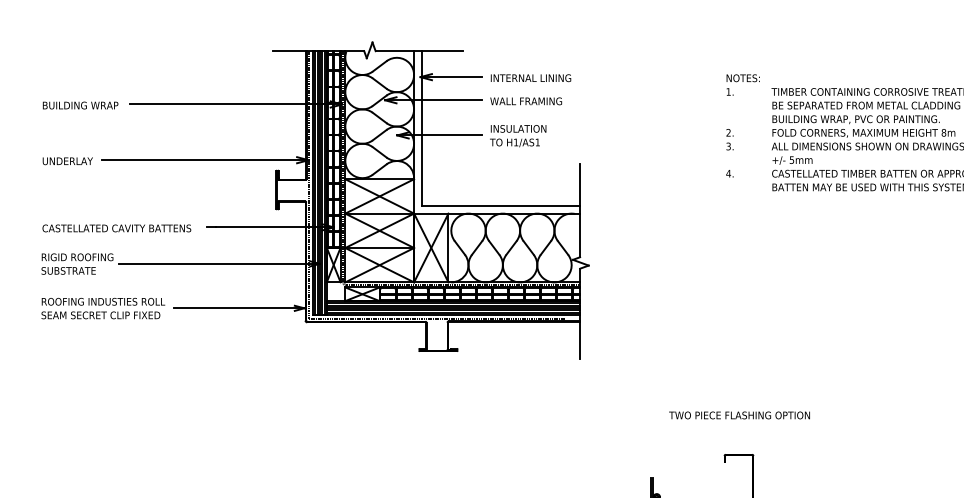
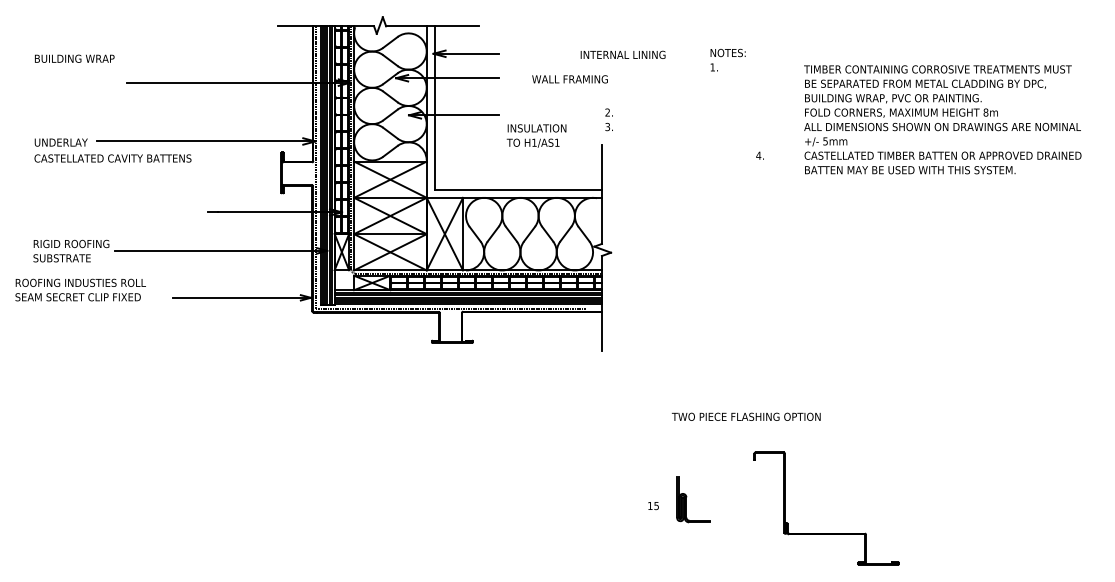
text: (530, 77) -> (622, 54), moved
text: (742, 84) -> (727, 59), moved
text: (525, 101) -> (569, 79), moved
text: (80, 105) -> (74, 58), moved
text: (518, 135) -> (536, 135), moved
text: (729, 139) -> (608, 119), moved
text: (116, 228) -> (112, 158), moved
text: (103, 308) -> (80, 289), moved
text: (739, 415) -> (746, 416), moved

